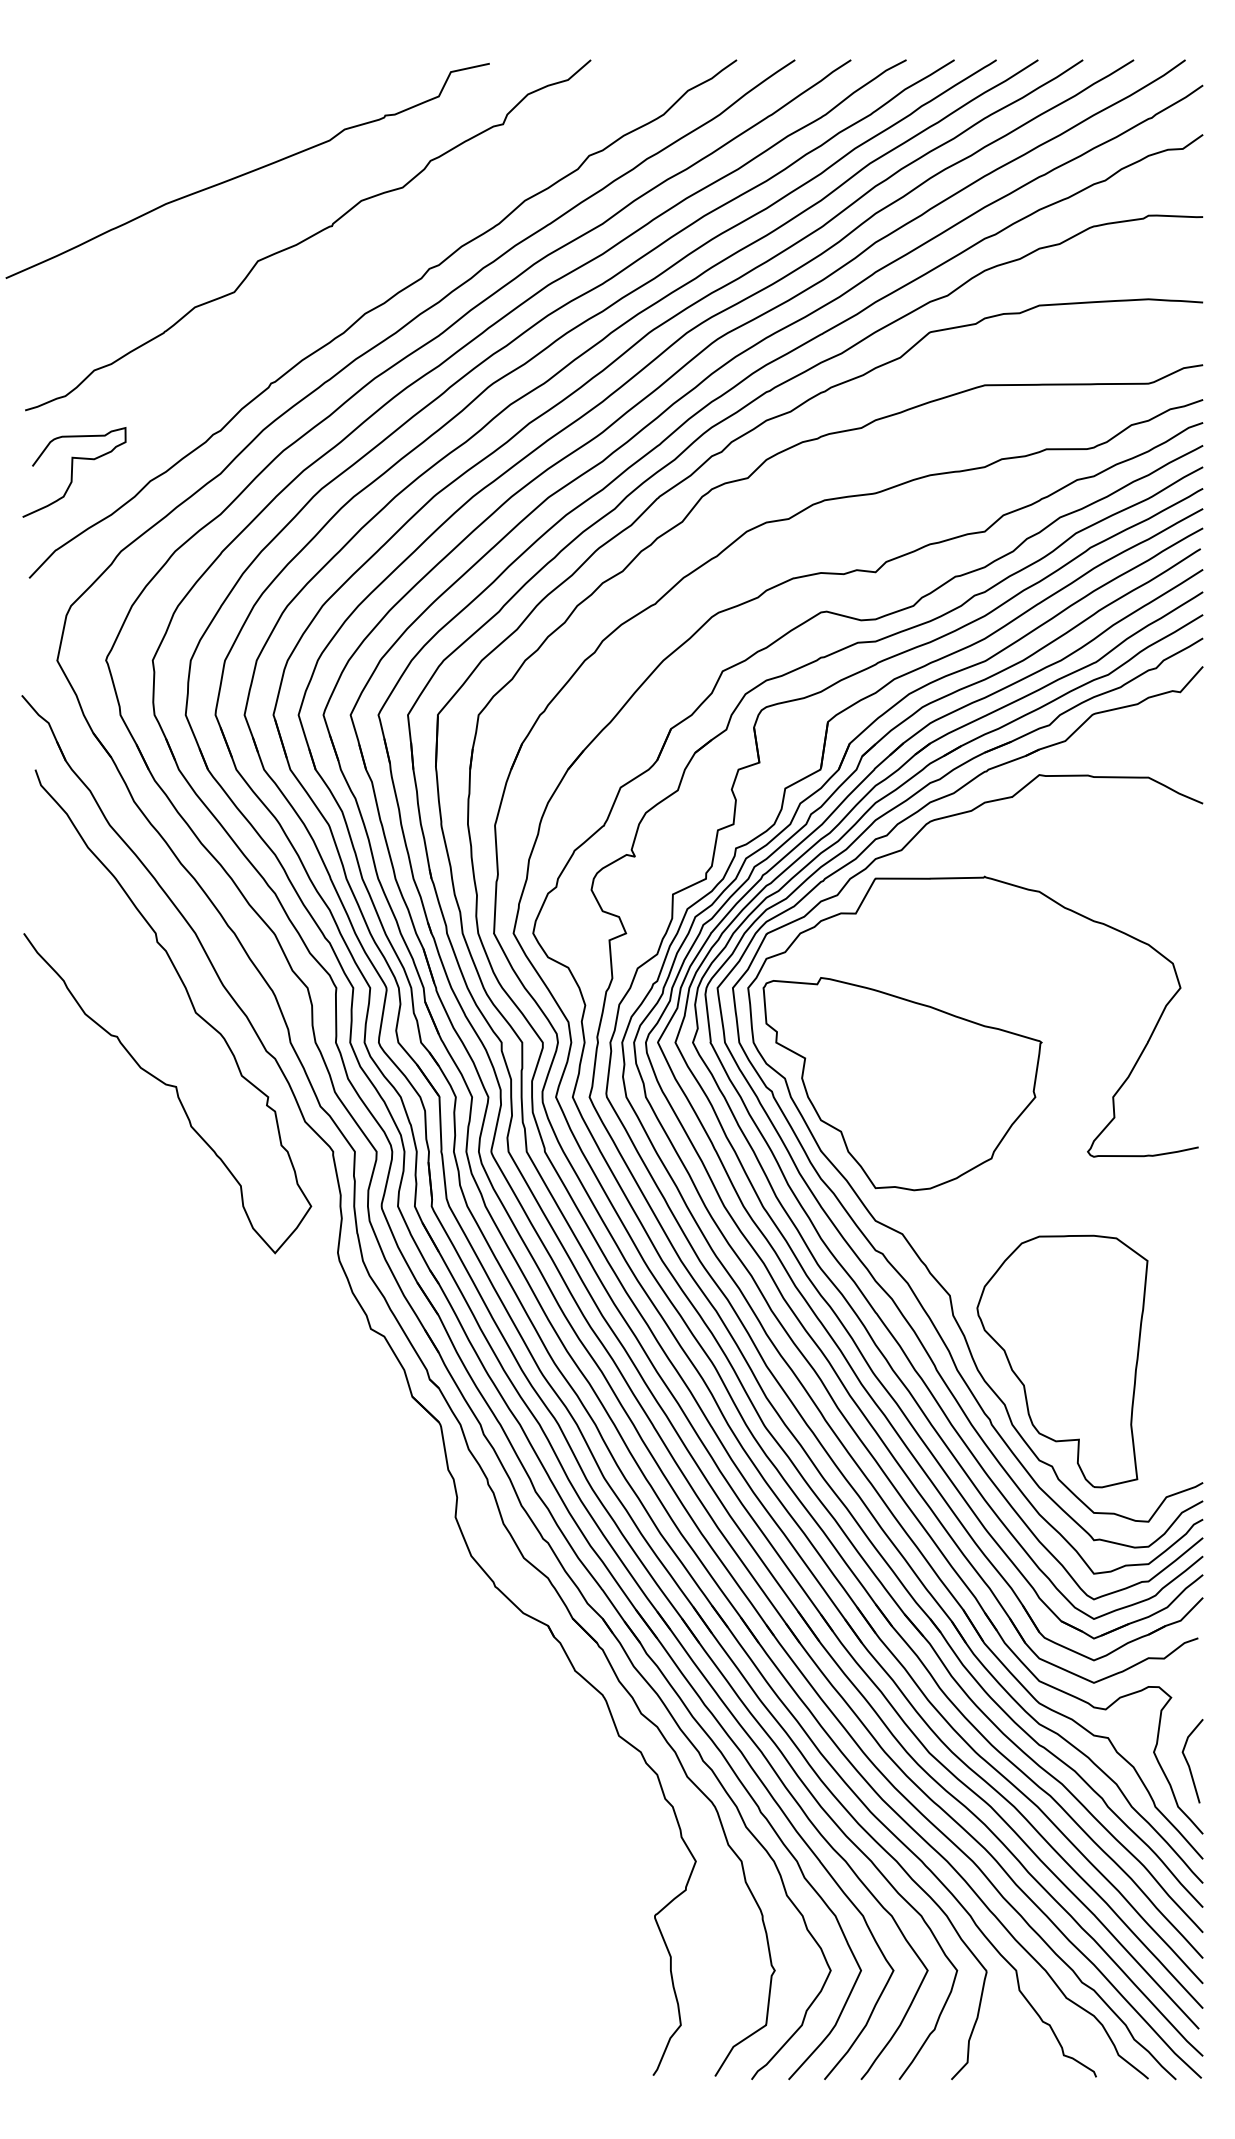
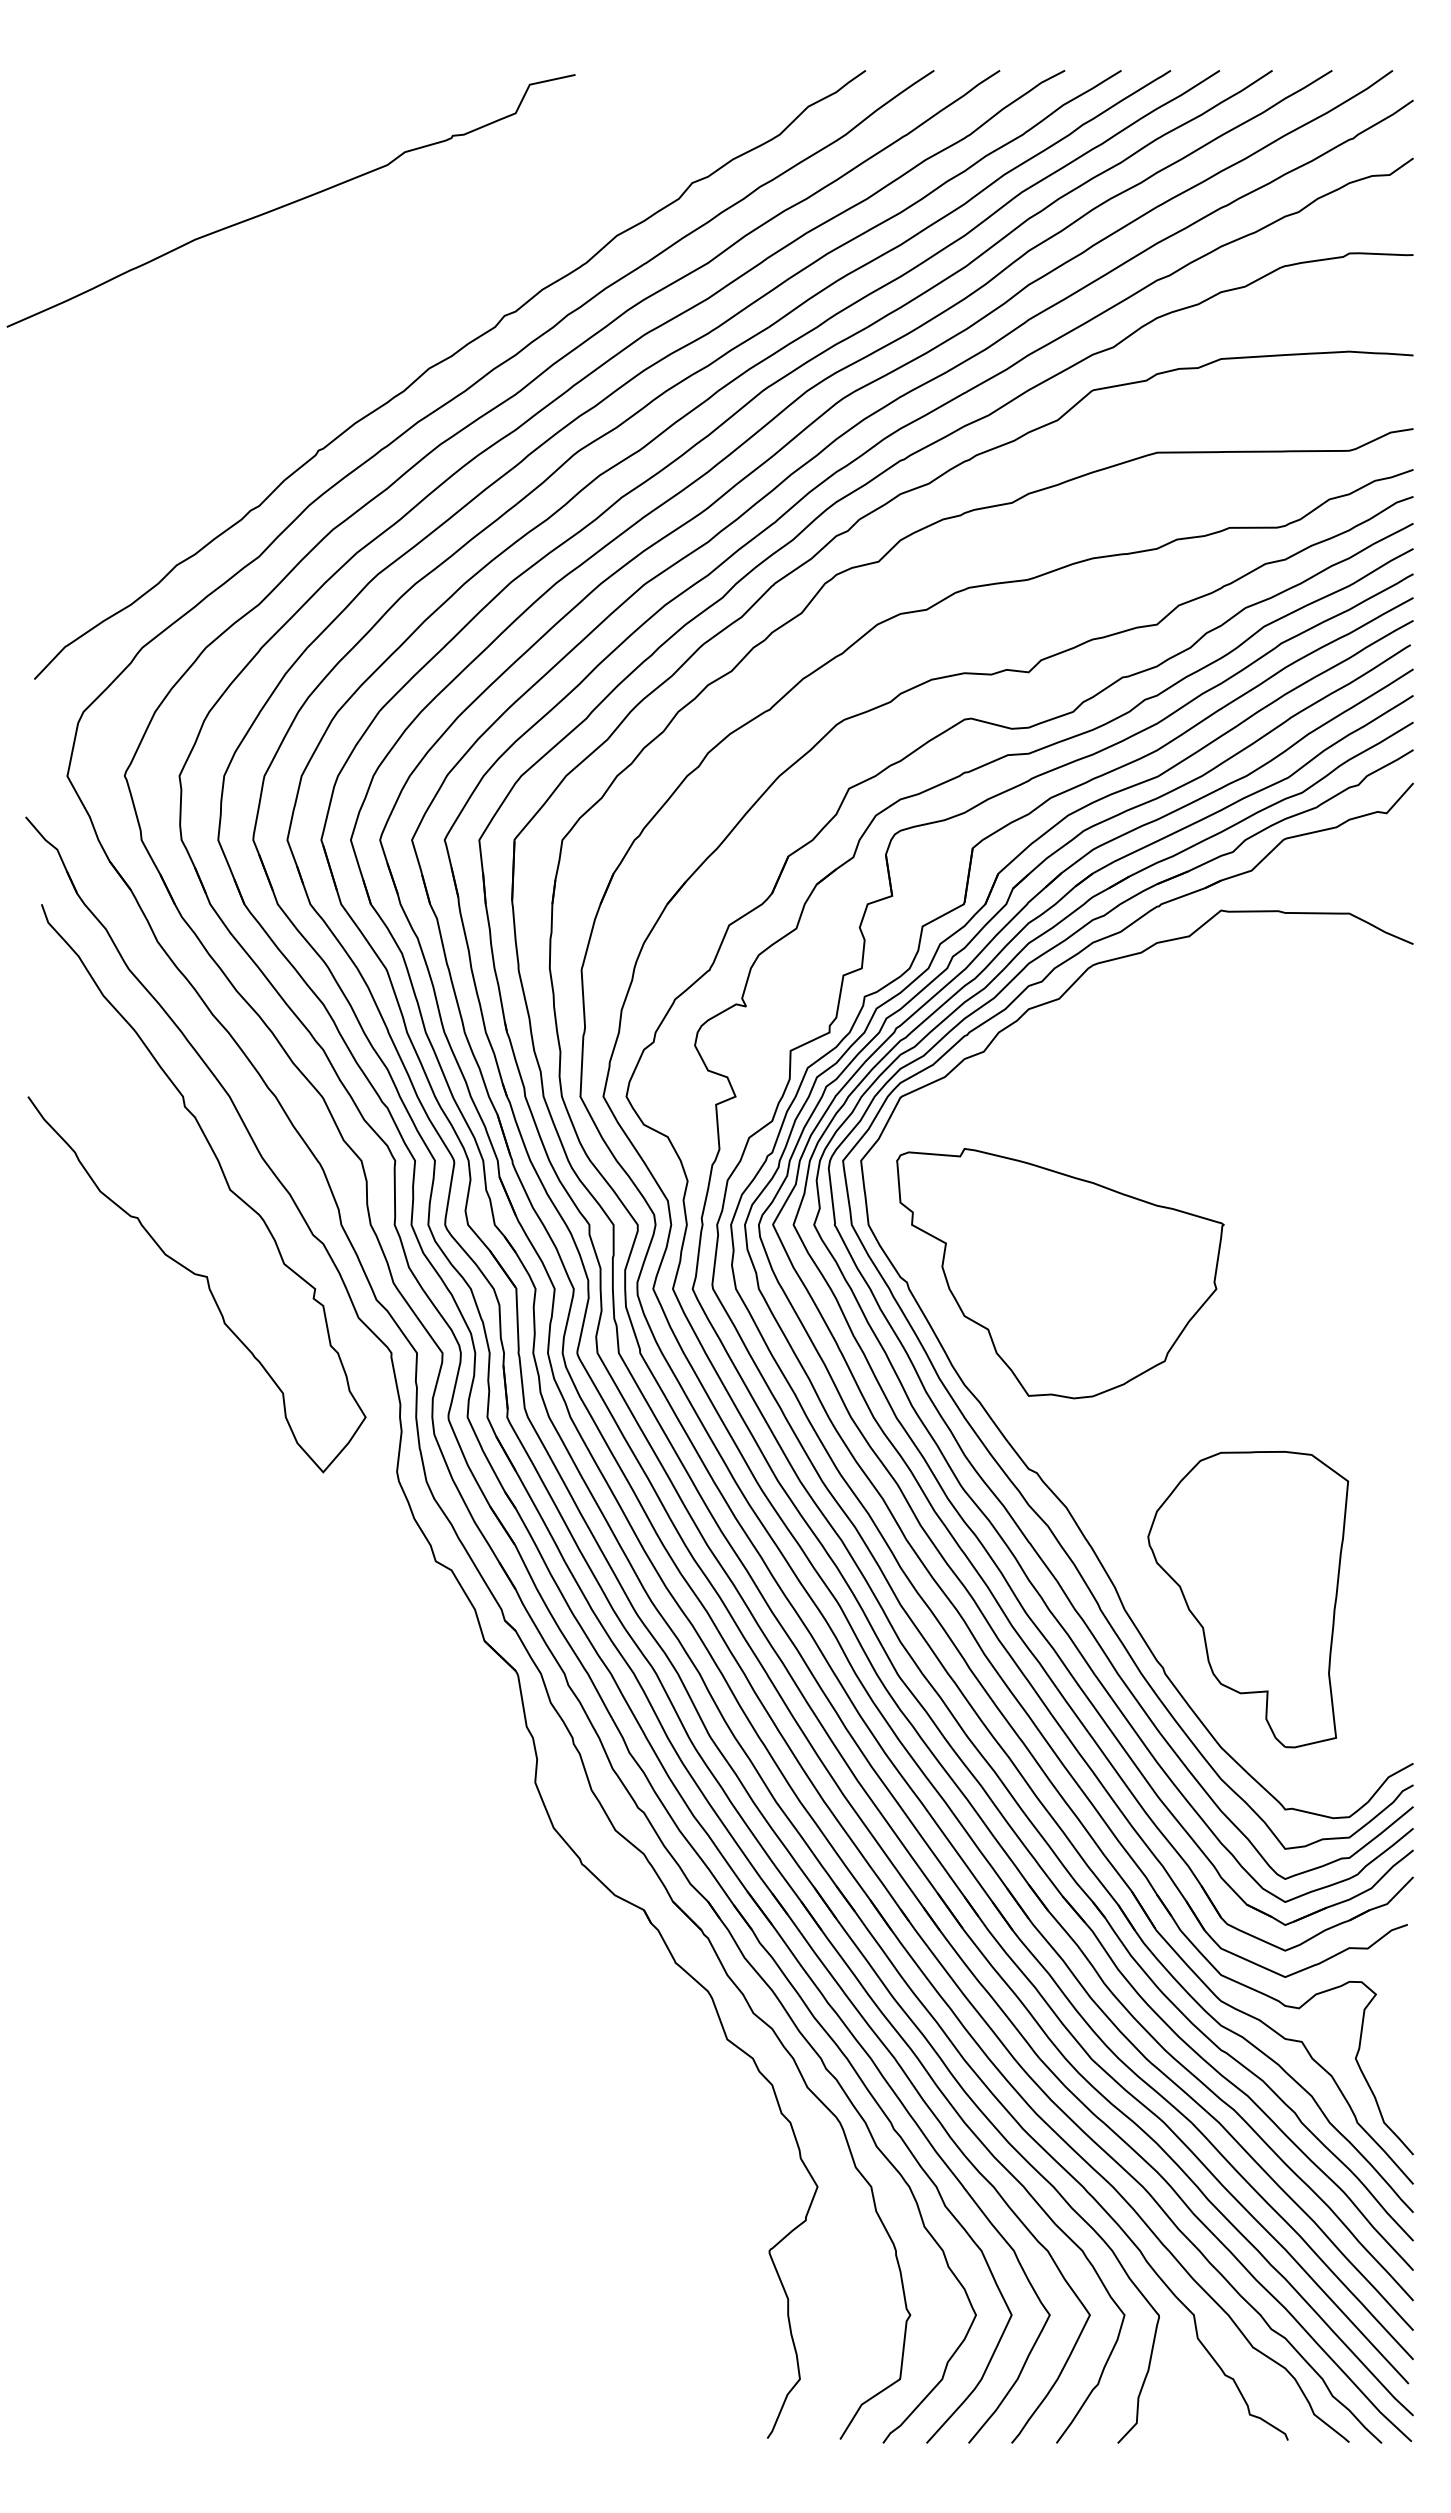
curve: (308, 237) -> (362, 278), removed
curve: (72, 471) -> (85, 554), removed
curve: (909, 1242) -> (1068, 1459), removed
line: (1188, 1763) -> (1396, 2071), removed

